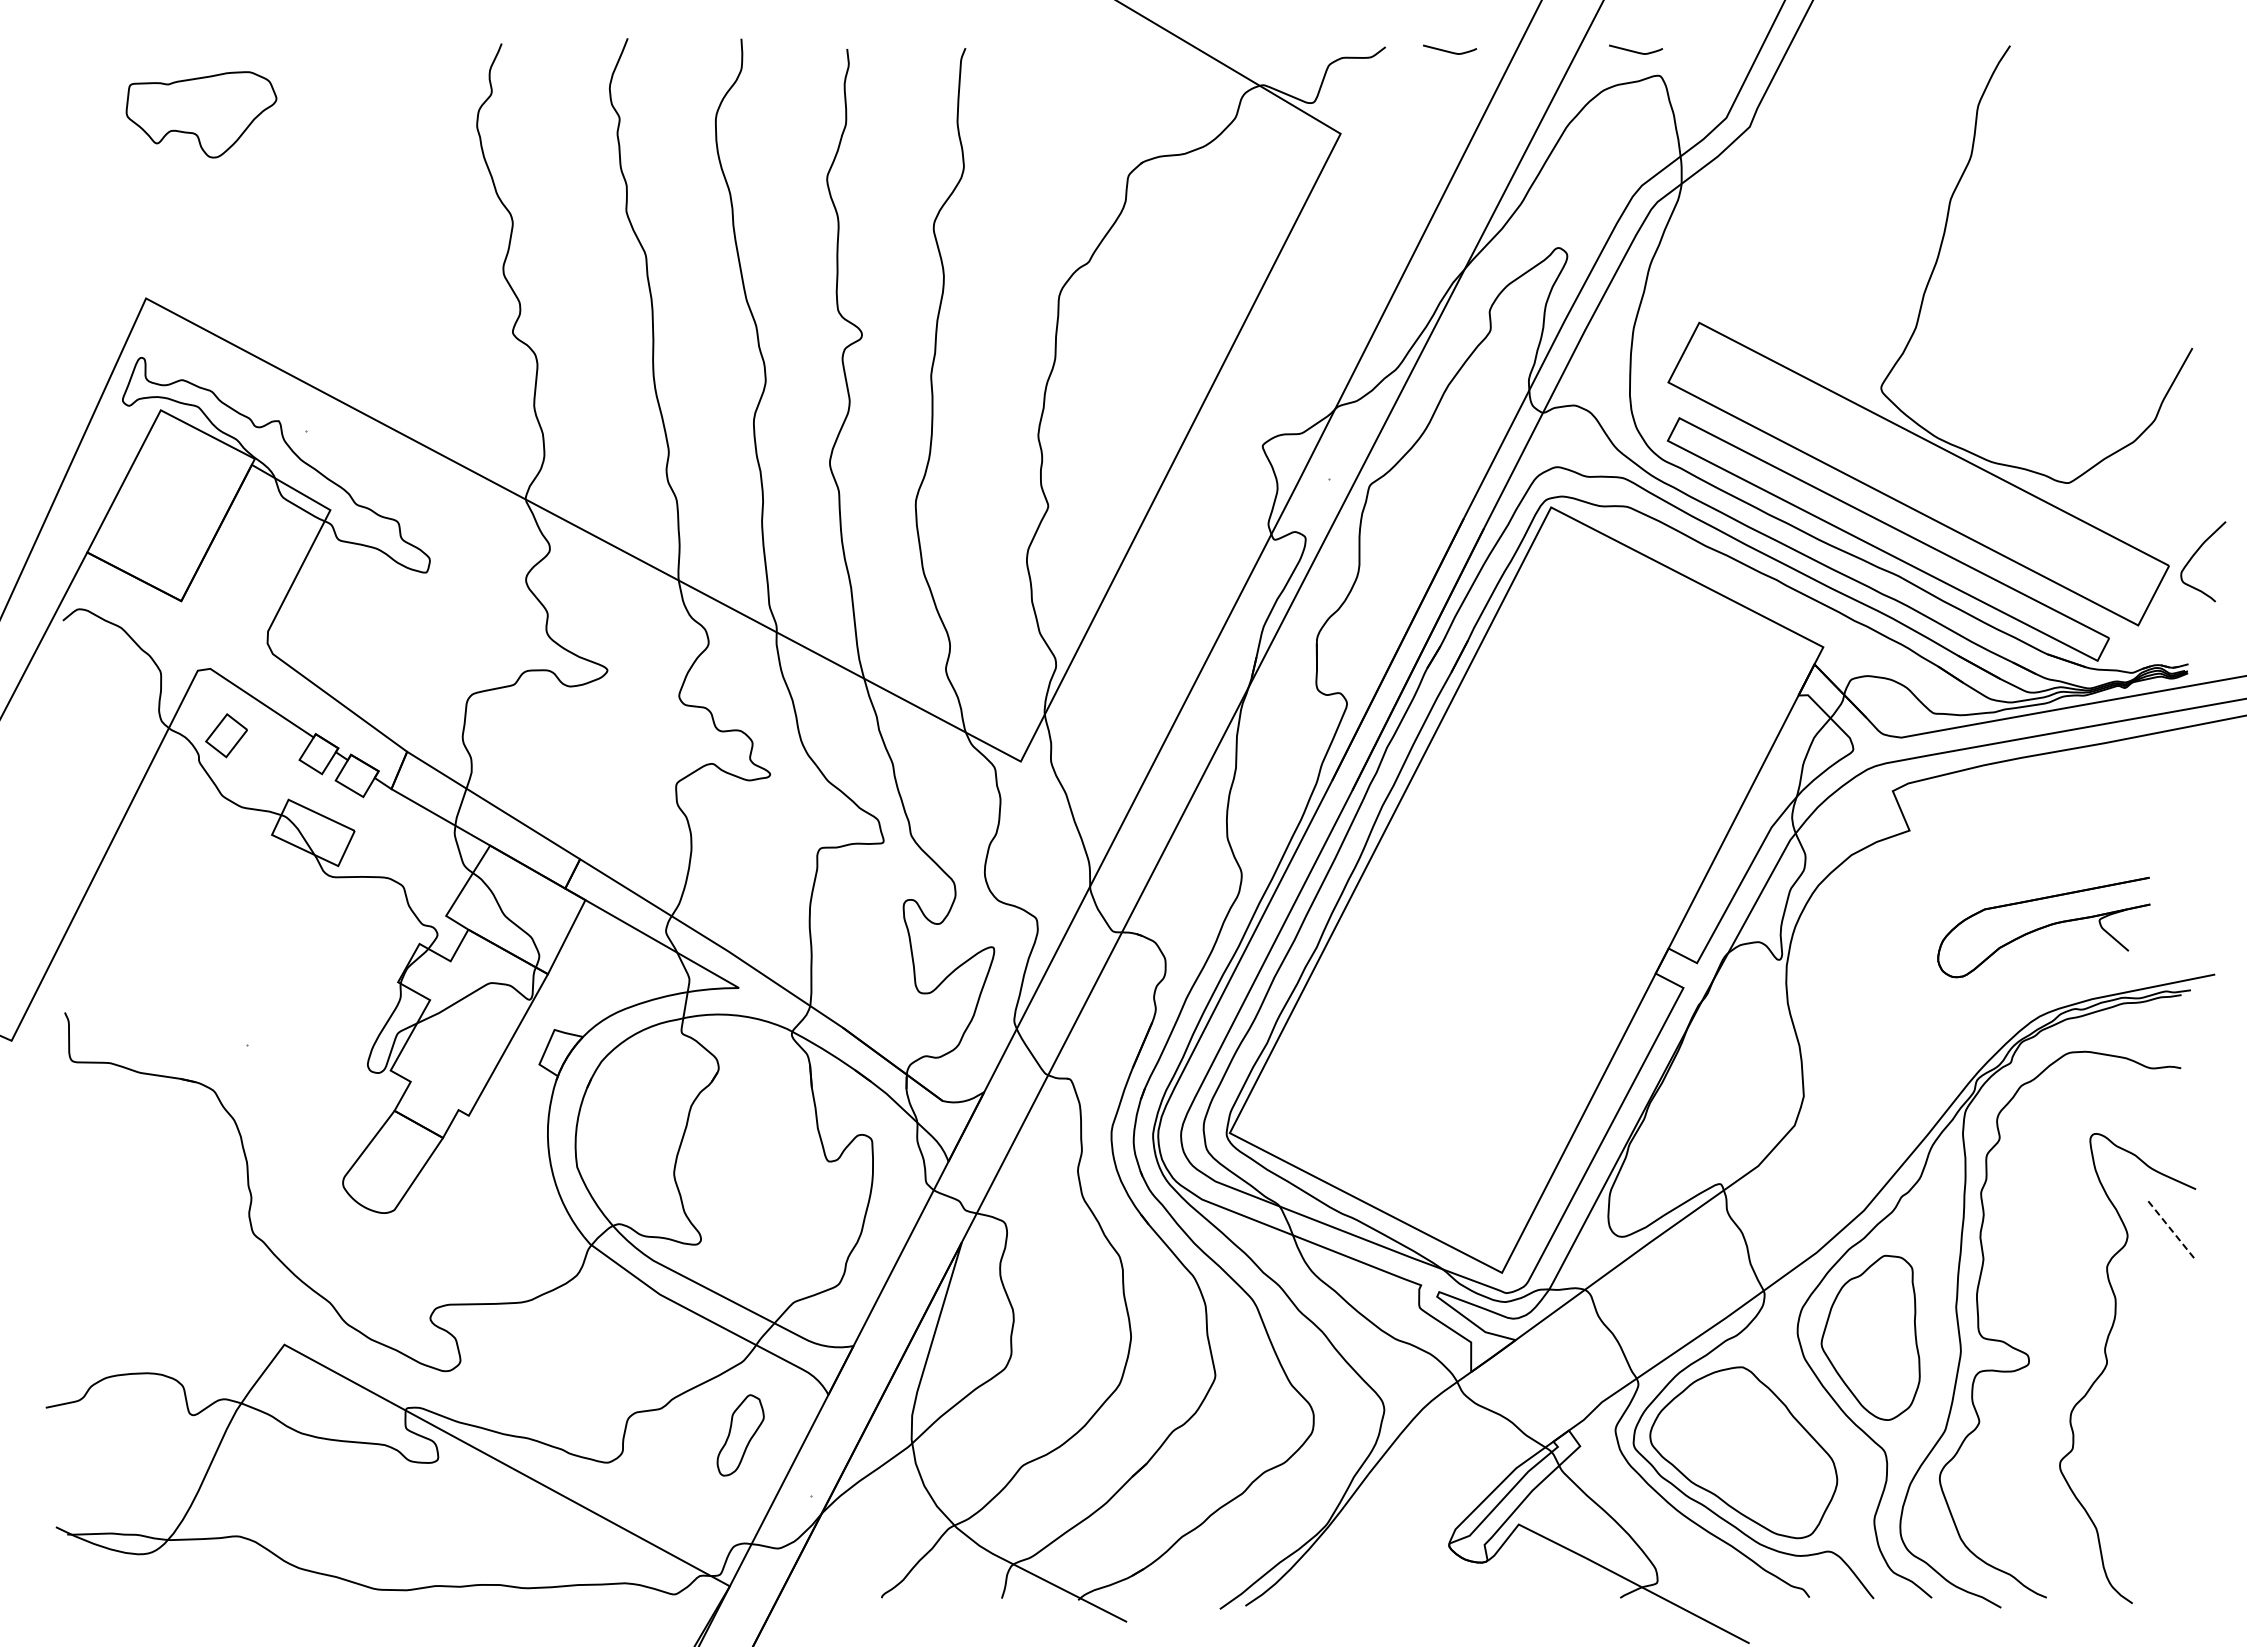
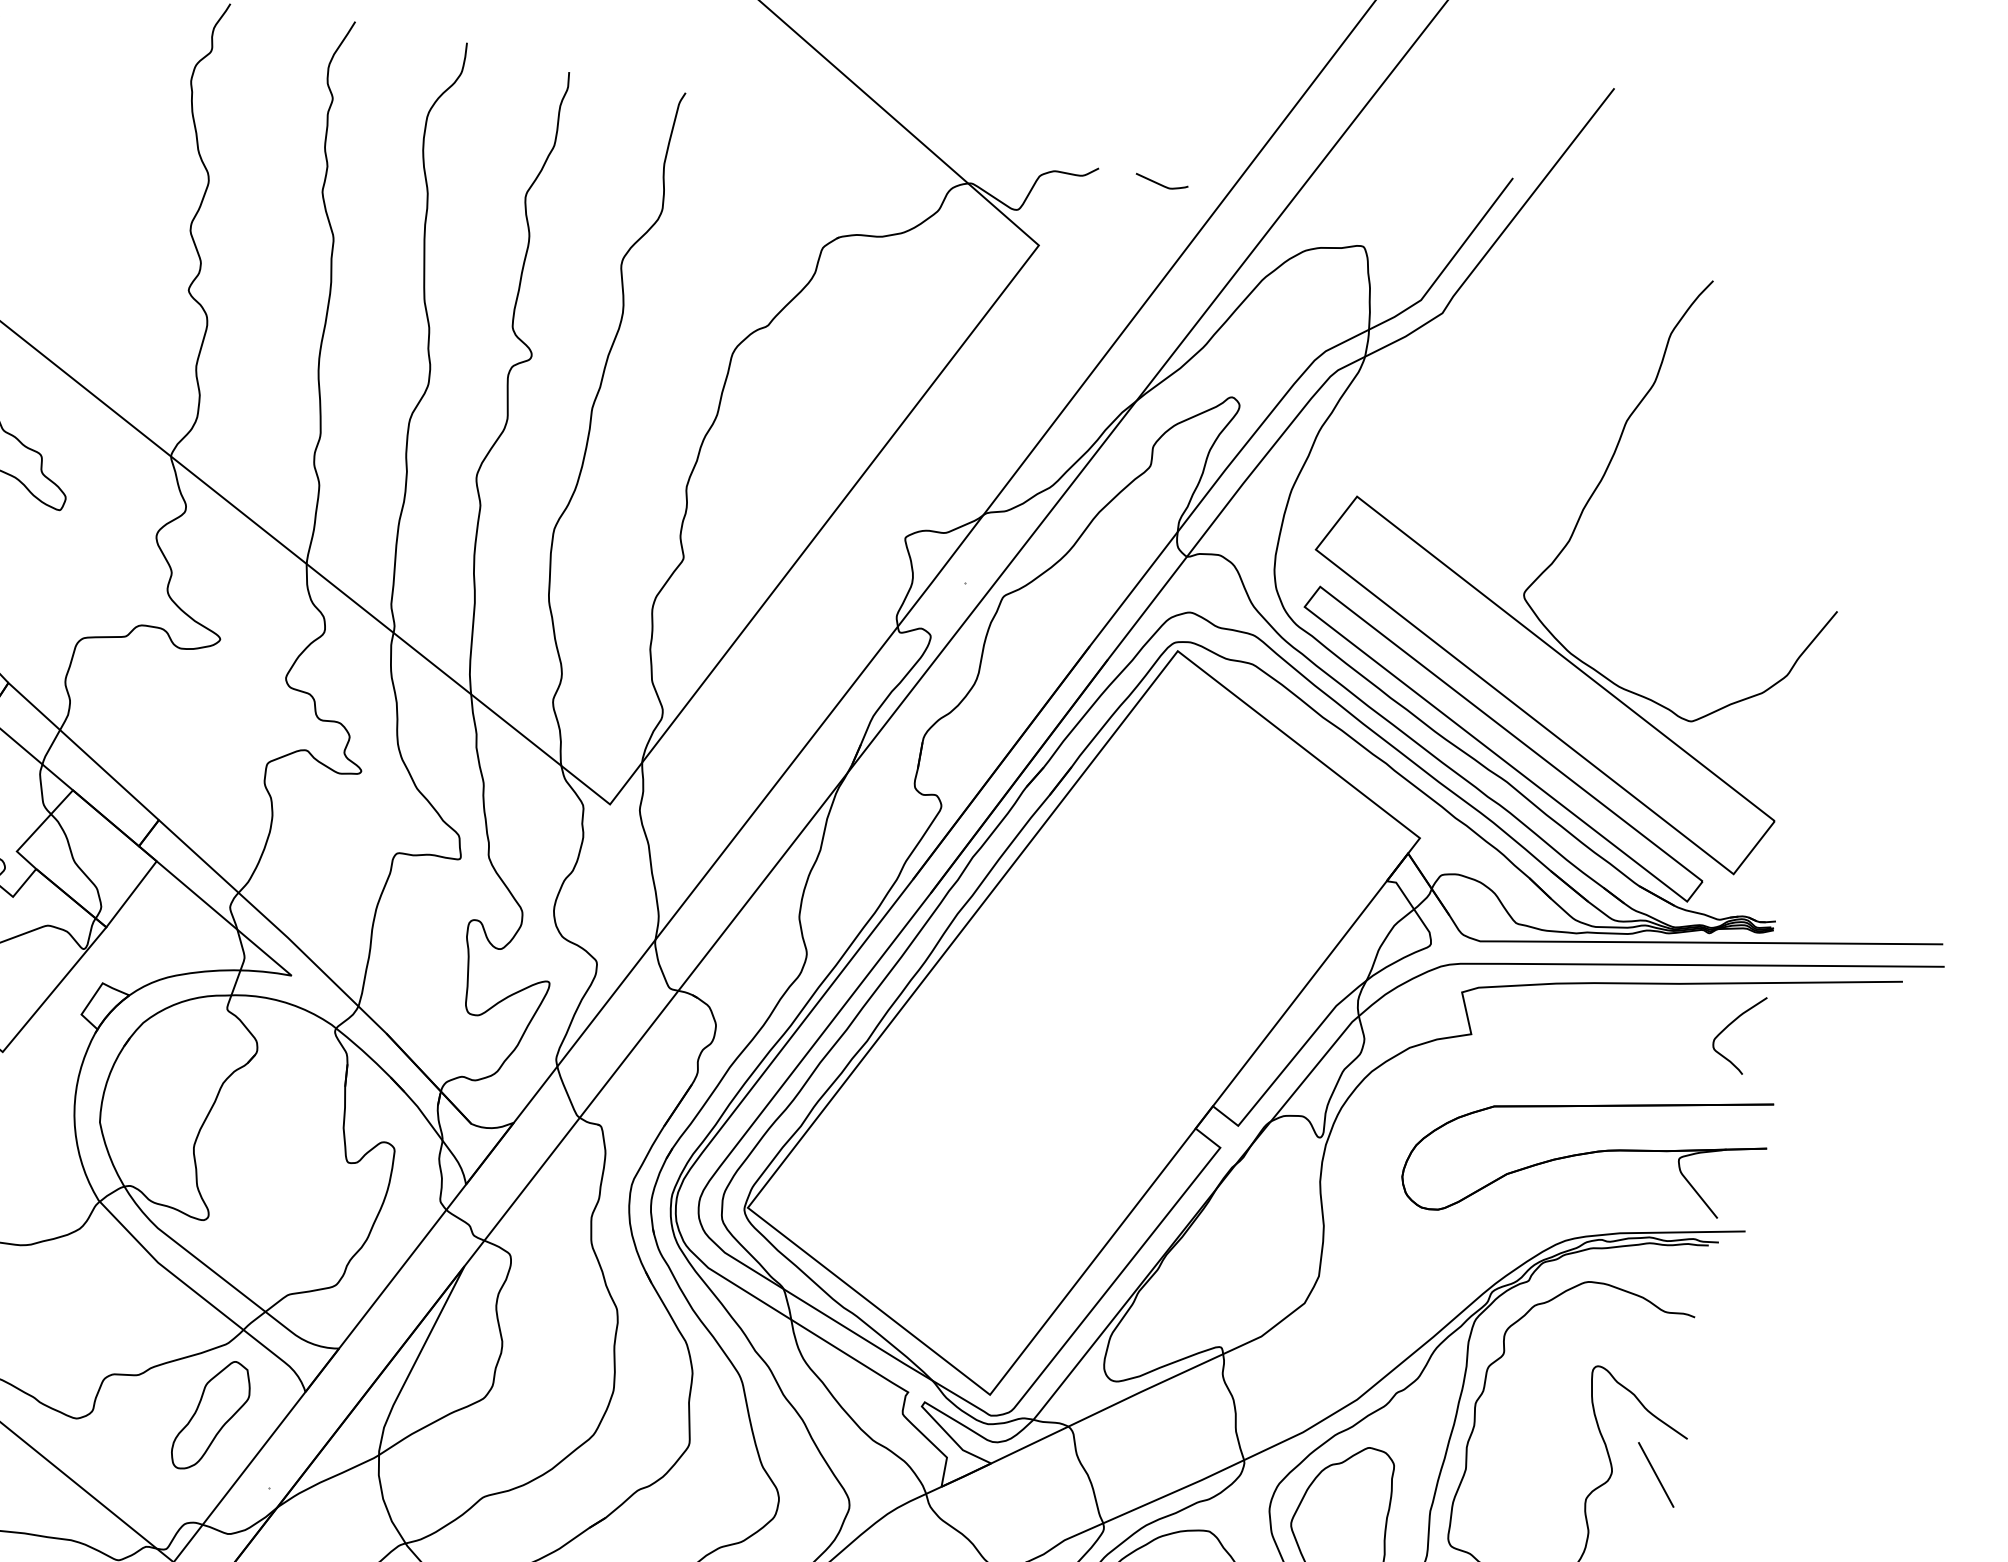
curve: (1636, 51) -> (1344, 218), removed
curve: (2196, 553) -> (1732, 1023), moved
part: (2043, 927) -> (1585, 1153), size x1.67
line: (2171, 1230) -> (1656, 1475), dashed -> solid
part: (740, 1435) -> (211, 1415), size x1.43

